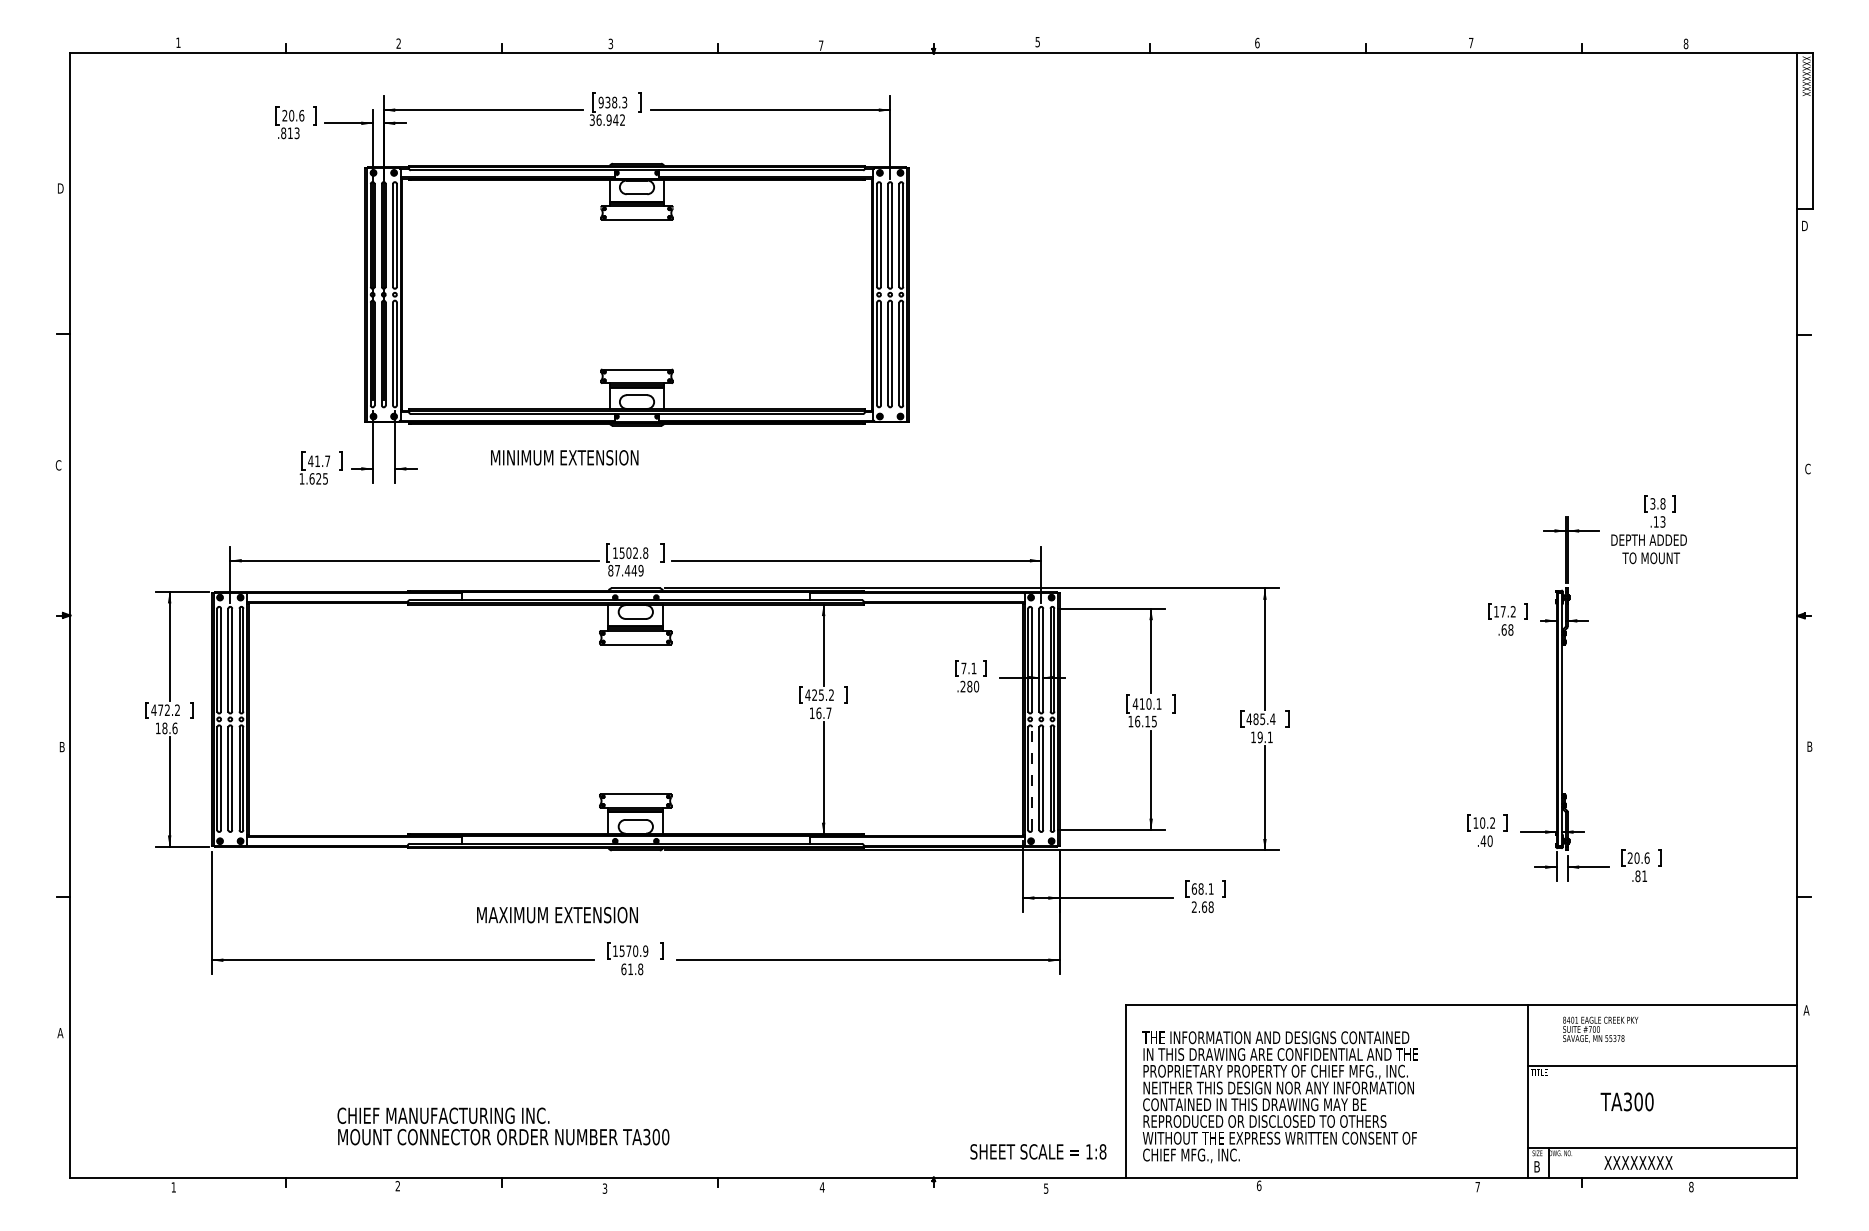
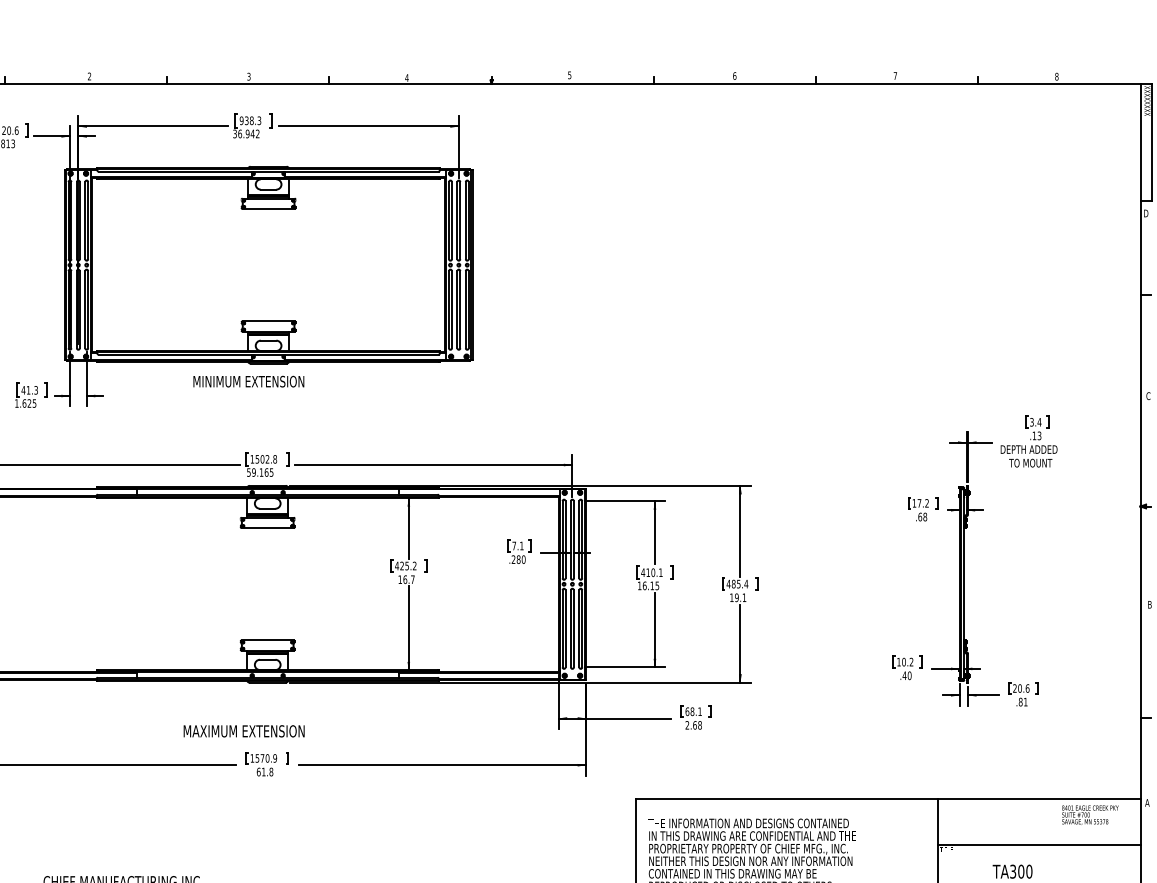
text: (820, 45) -> (406, 77), 7 -> 4
text: (564, 457) -> (248, 381), moved
text: (327, 461) -> (36, 390), 41.7 -> 41.3
text: (1662, 503) -> (1039, 422), 3.8 -> 3.4
text: (625, 570) -> (259, 472), 87.449 -> 59.165
line: (1032, 778) -> (565, 628), dashed -> solid
text: (557, 915) -> (244, 731), moved
text: (1600, 1029) -> (1090, 815), moved

